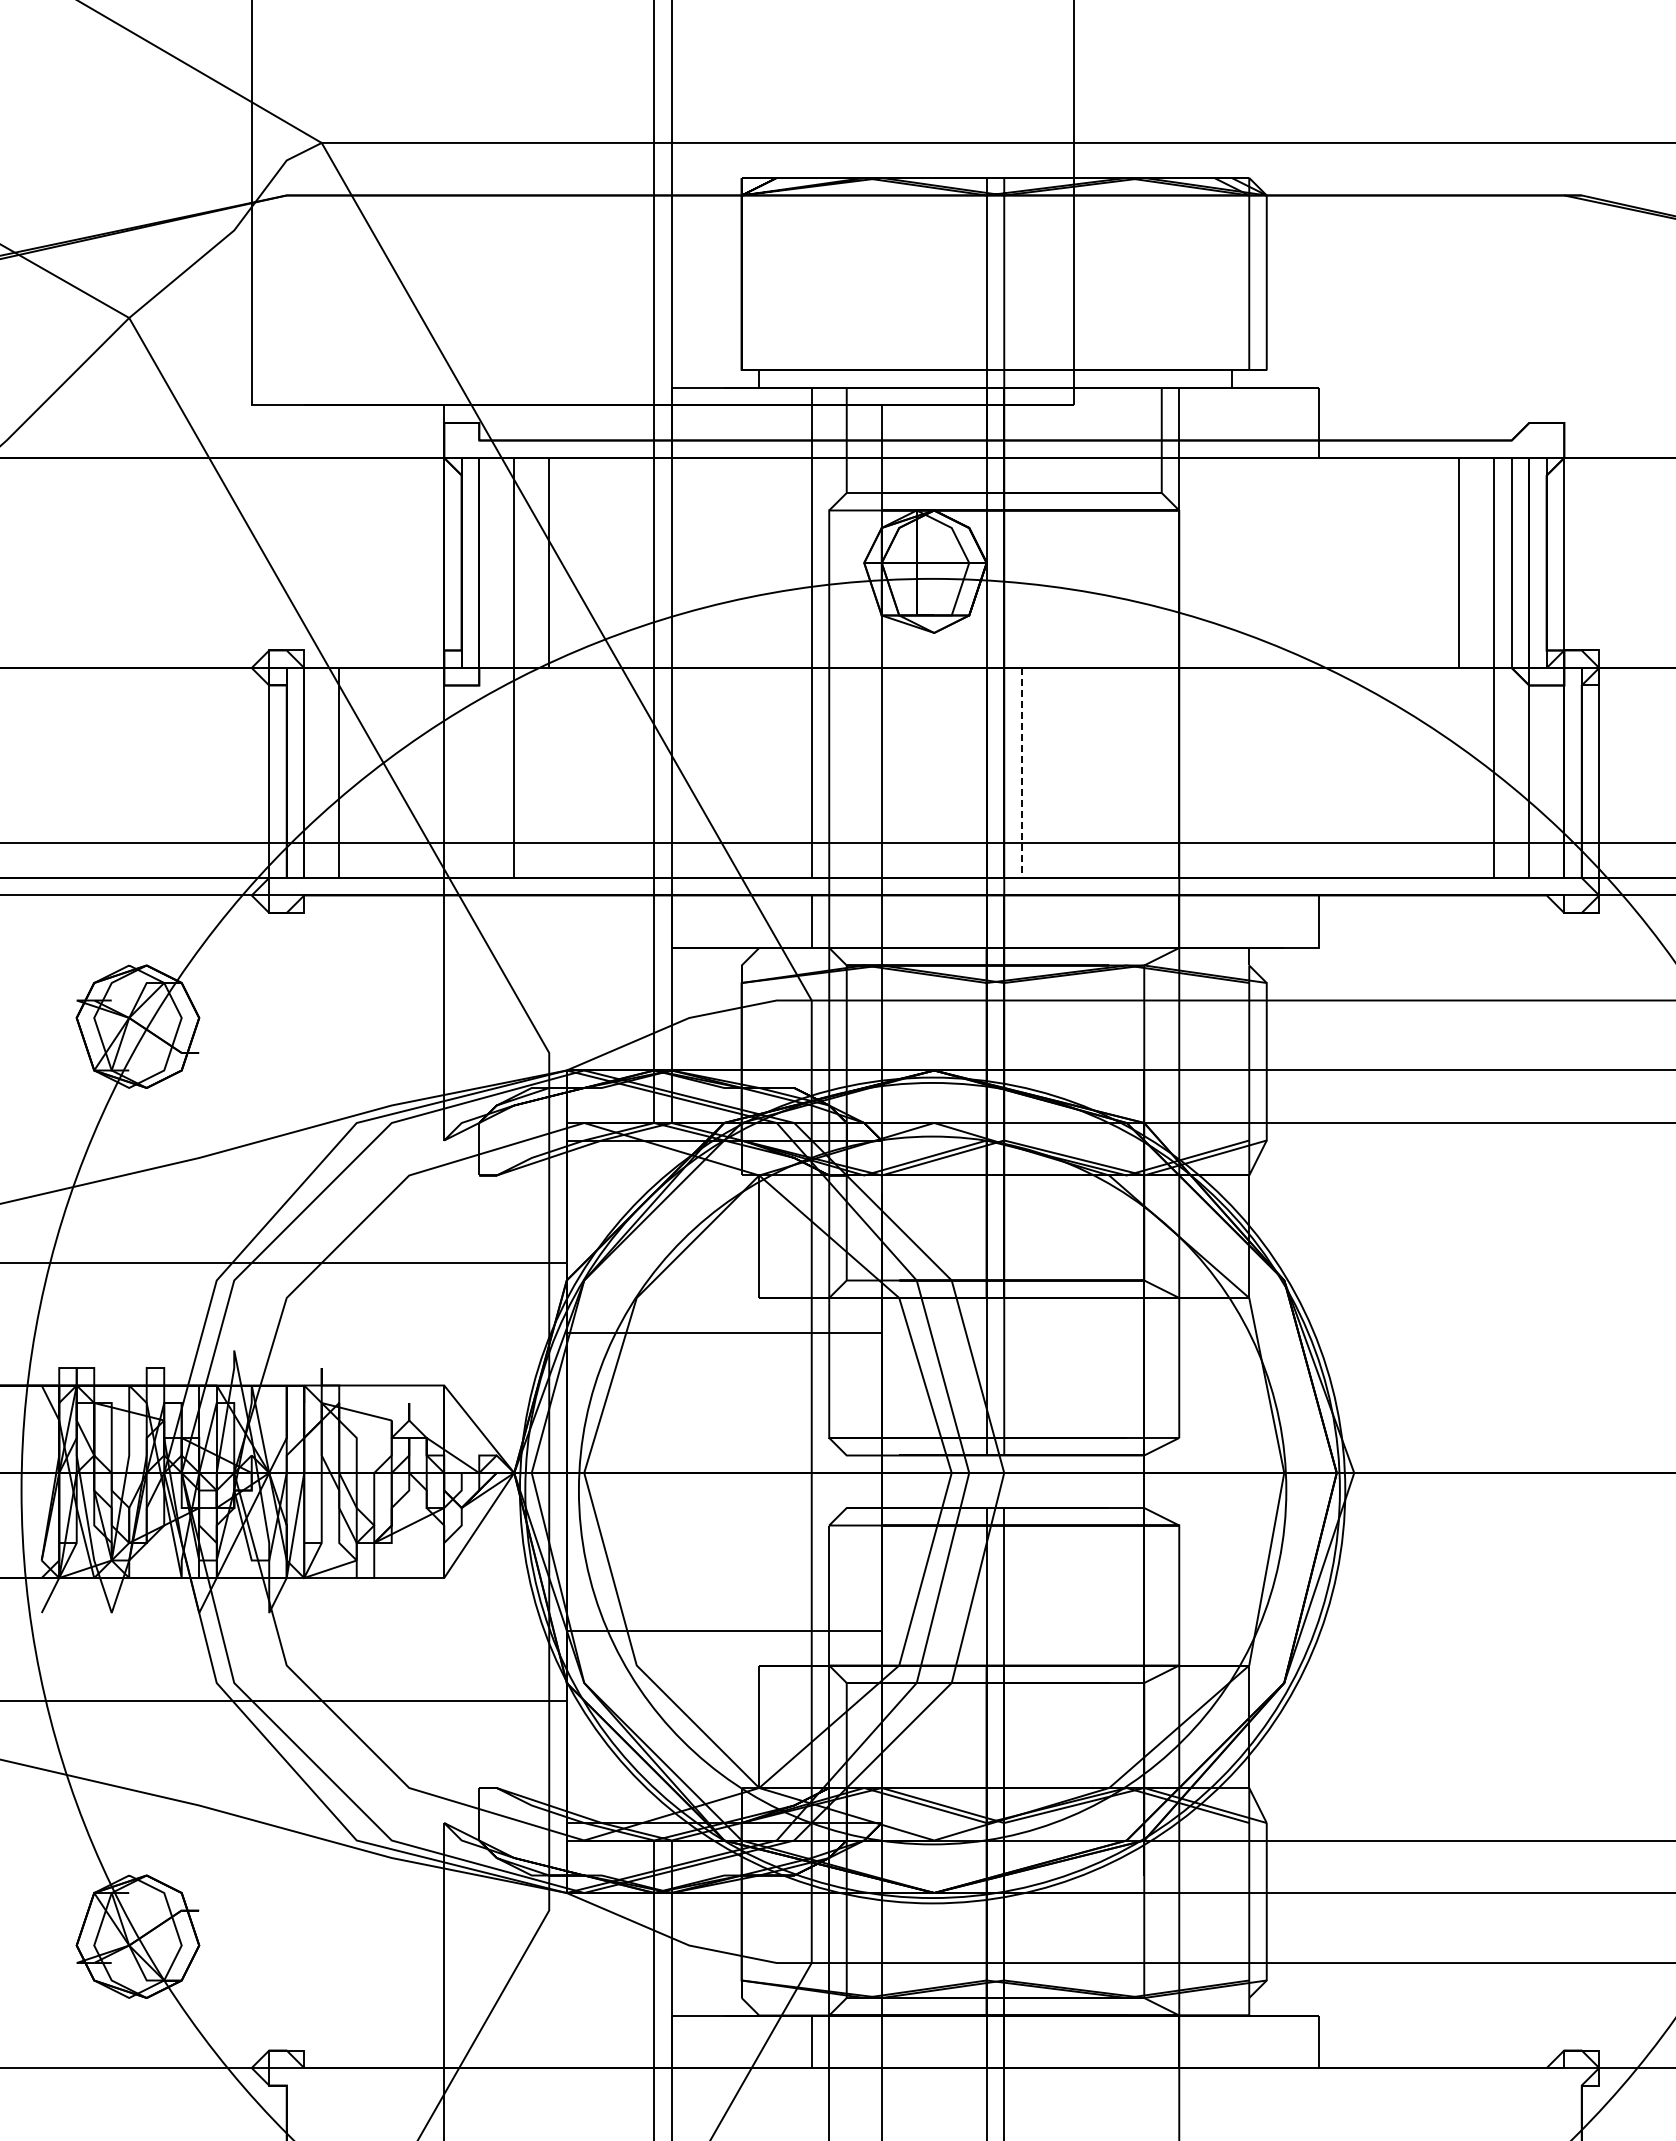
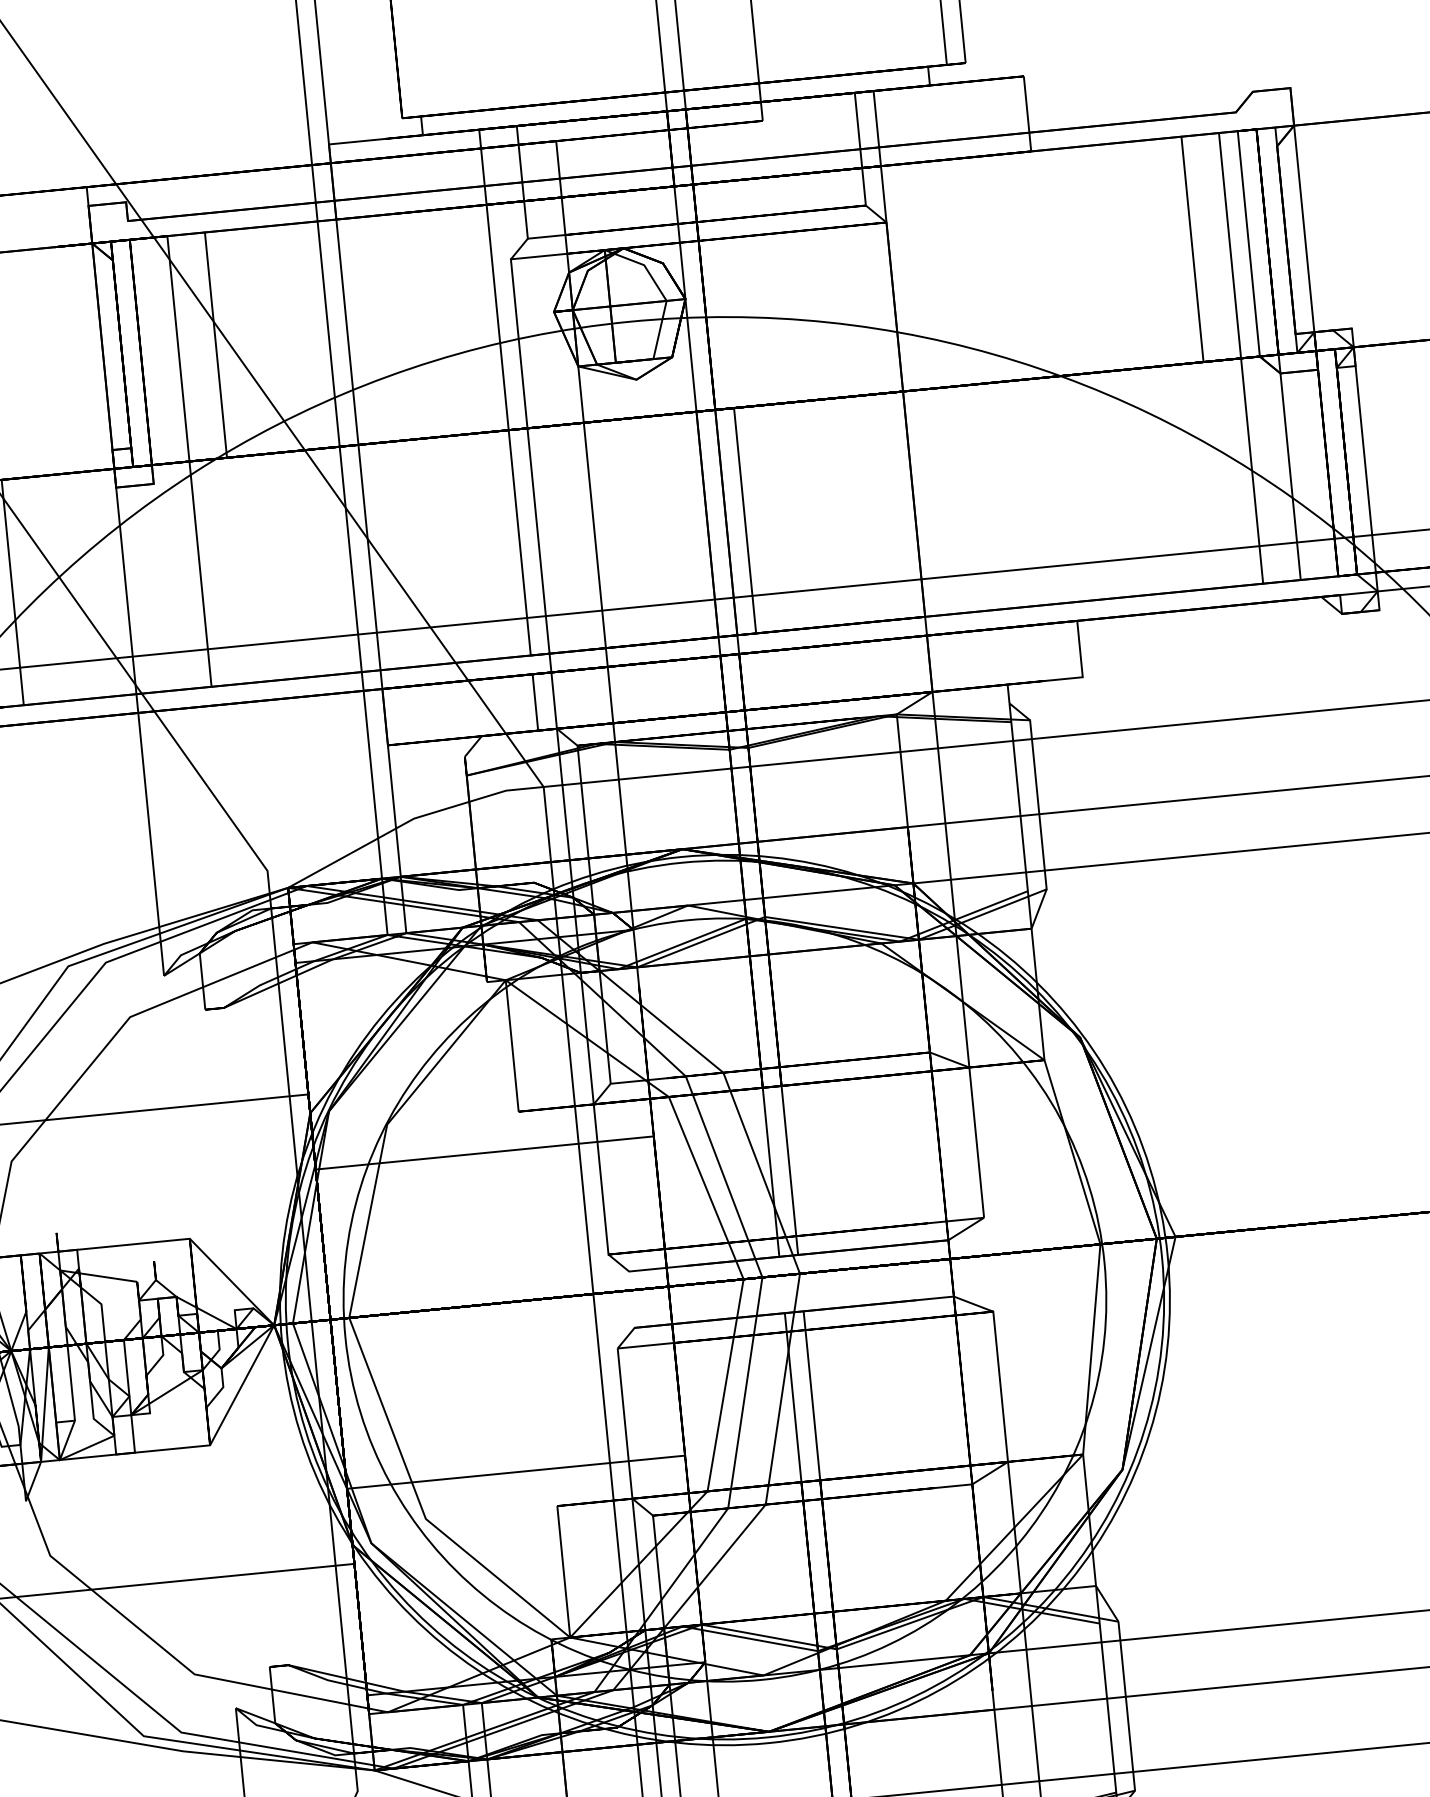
line: (1021, 772) -> (744, 520), dashed -> solid

